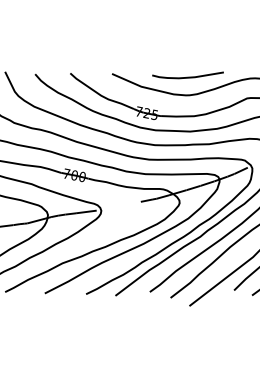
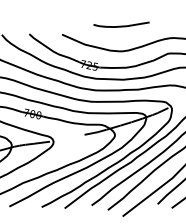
curve: (187, 76) -> (121, 25), moved

